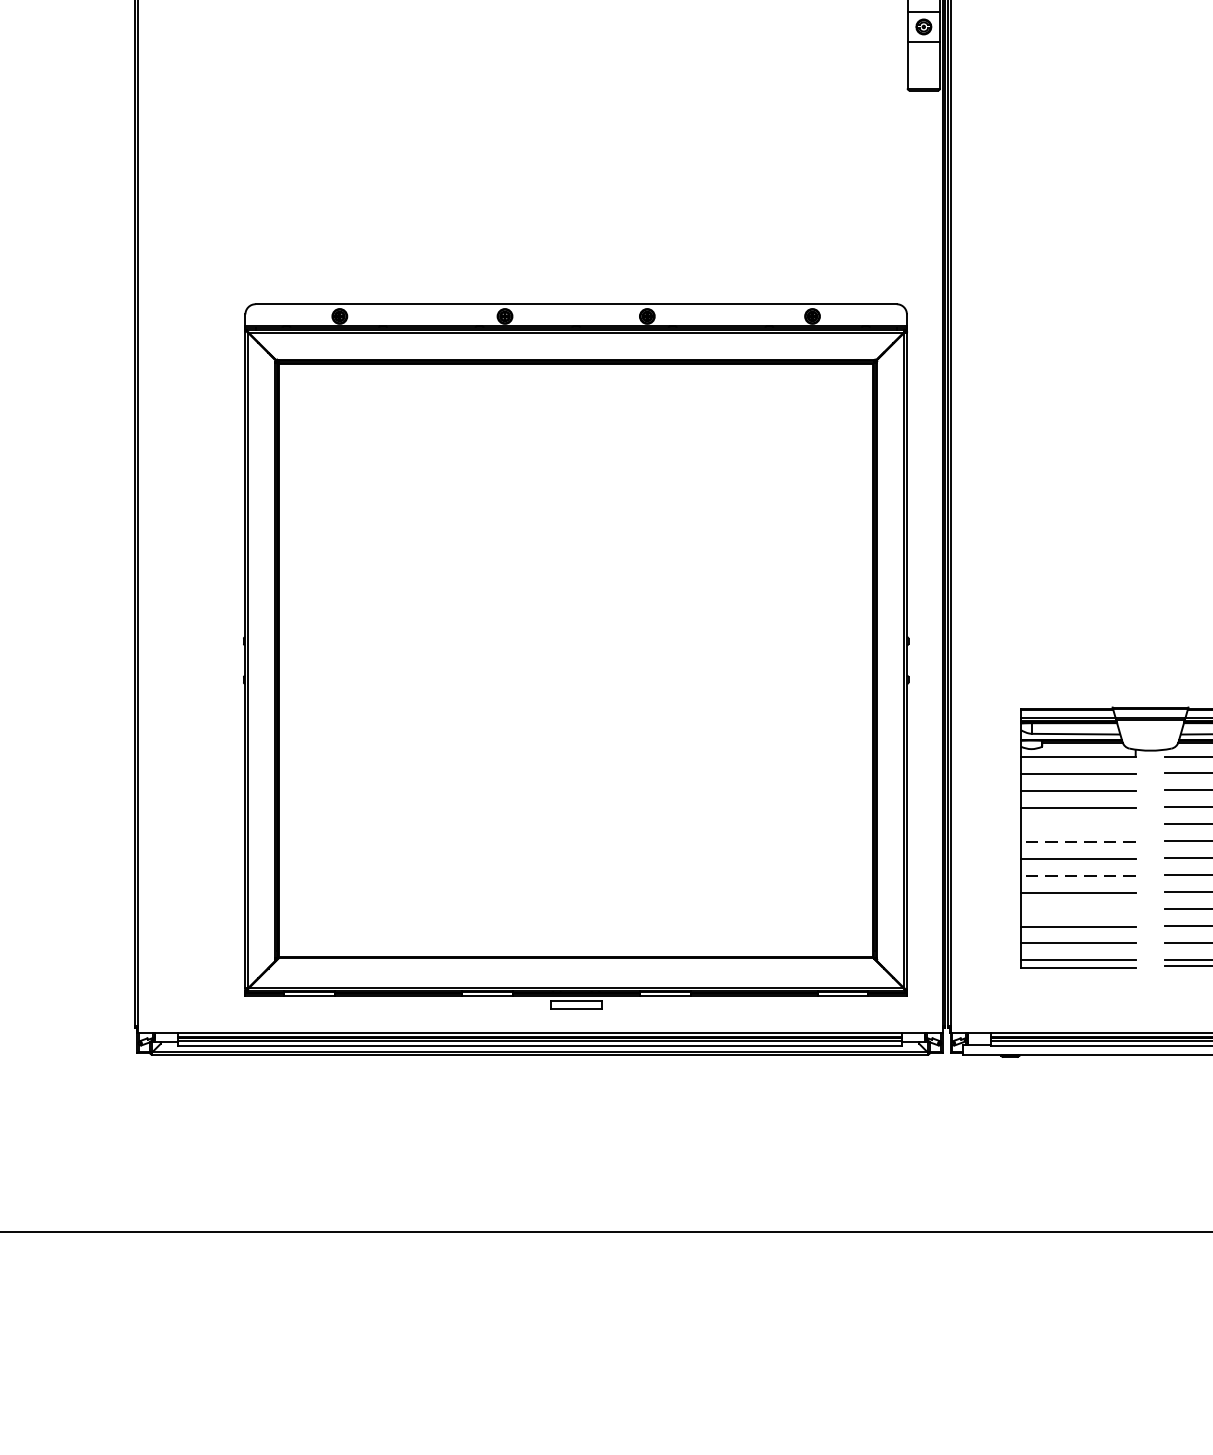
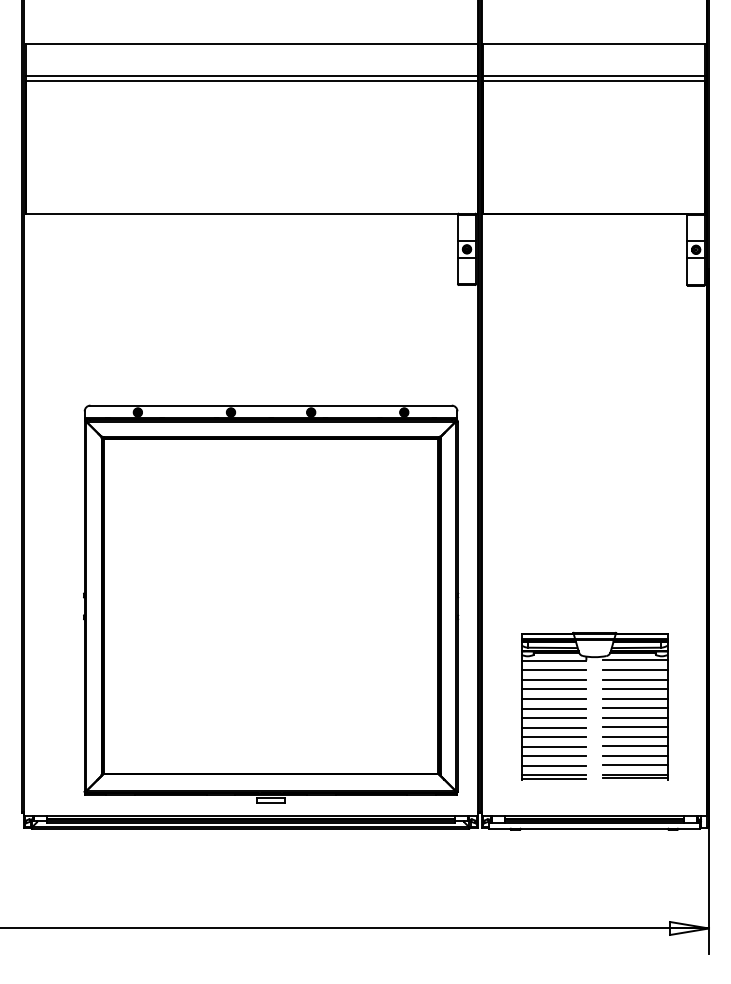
line: (1077, 825) -> (553, 699), added
line: (1077, 841) -> (553, 708), dashed -> solid
line: (1077, 875) -> (553, 727), dashed -> solid
line: (1077, 909) -> (553, 746), added

